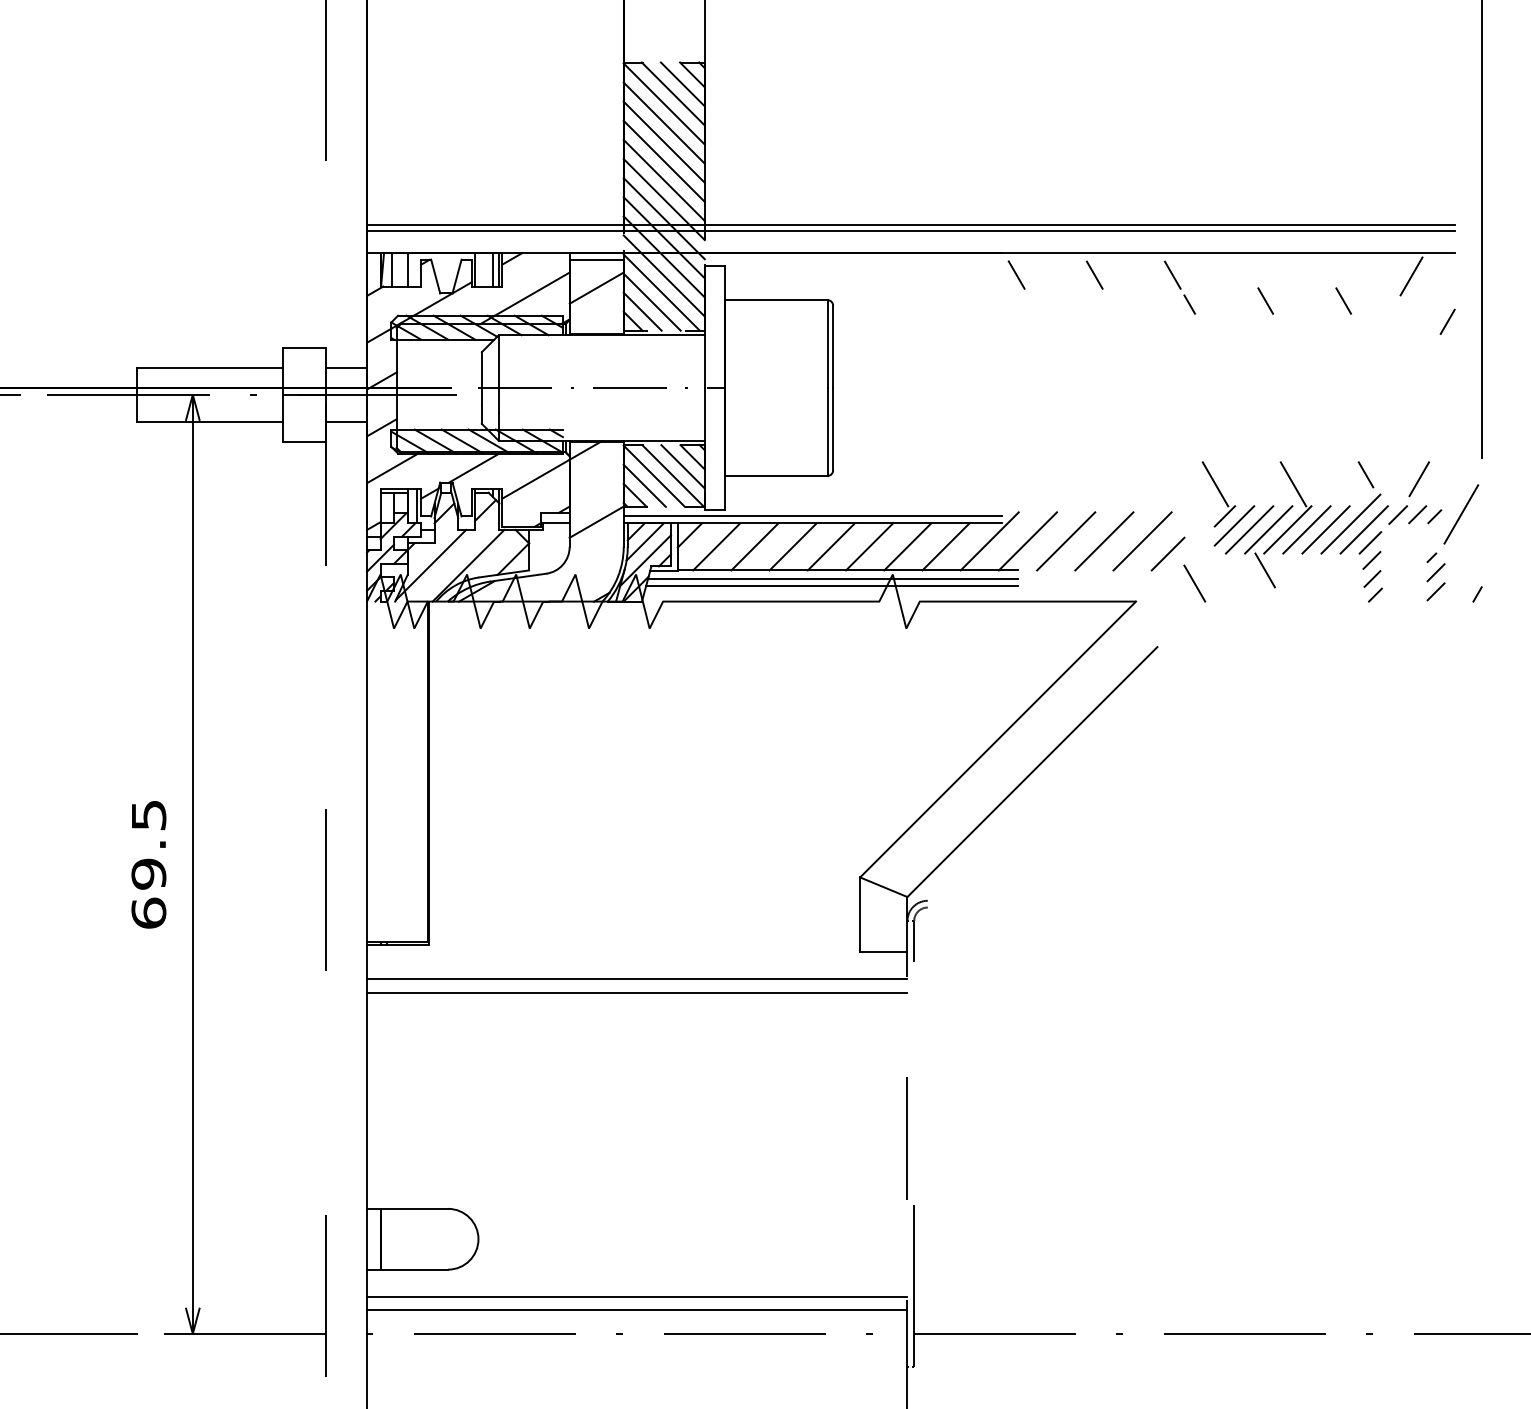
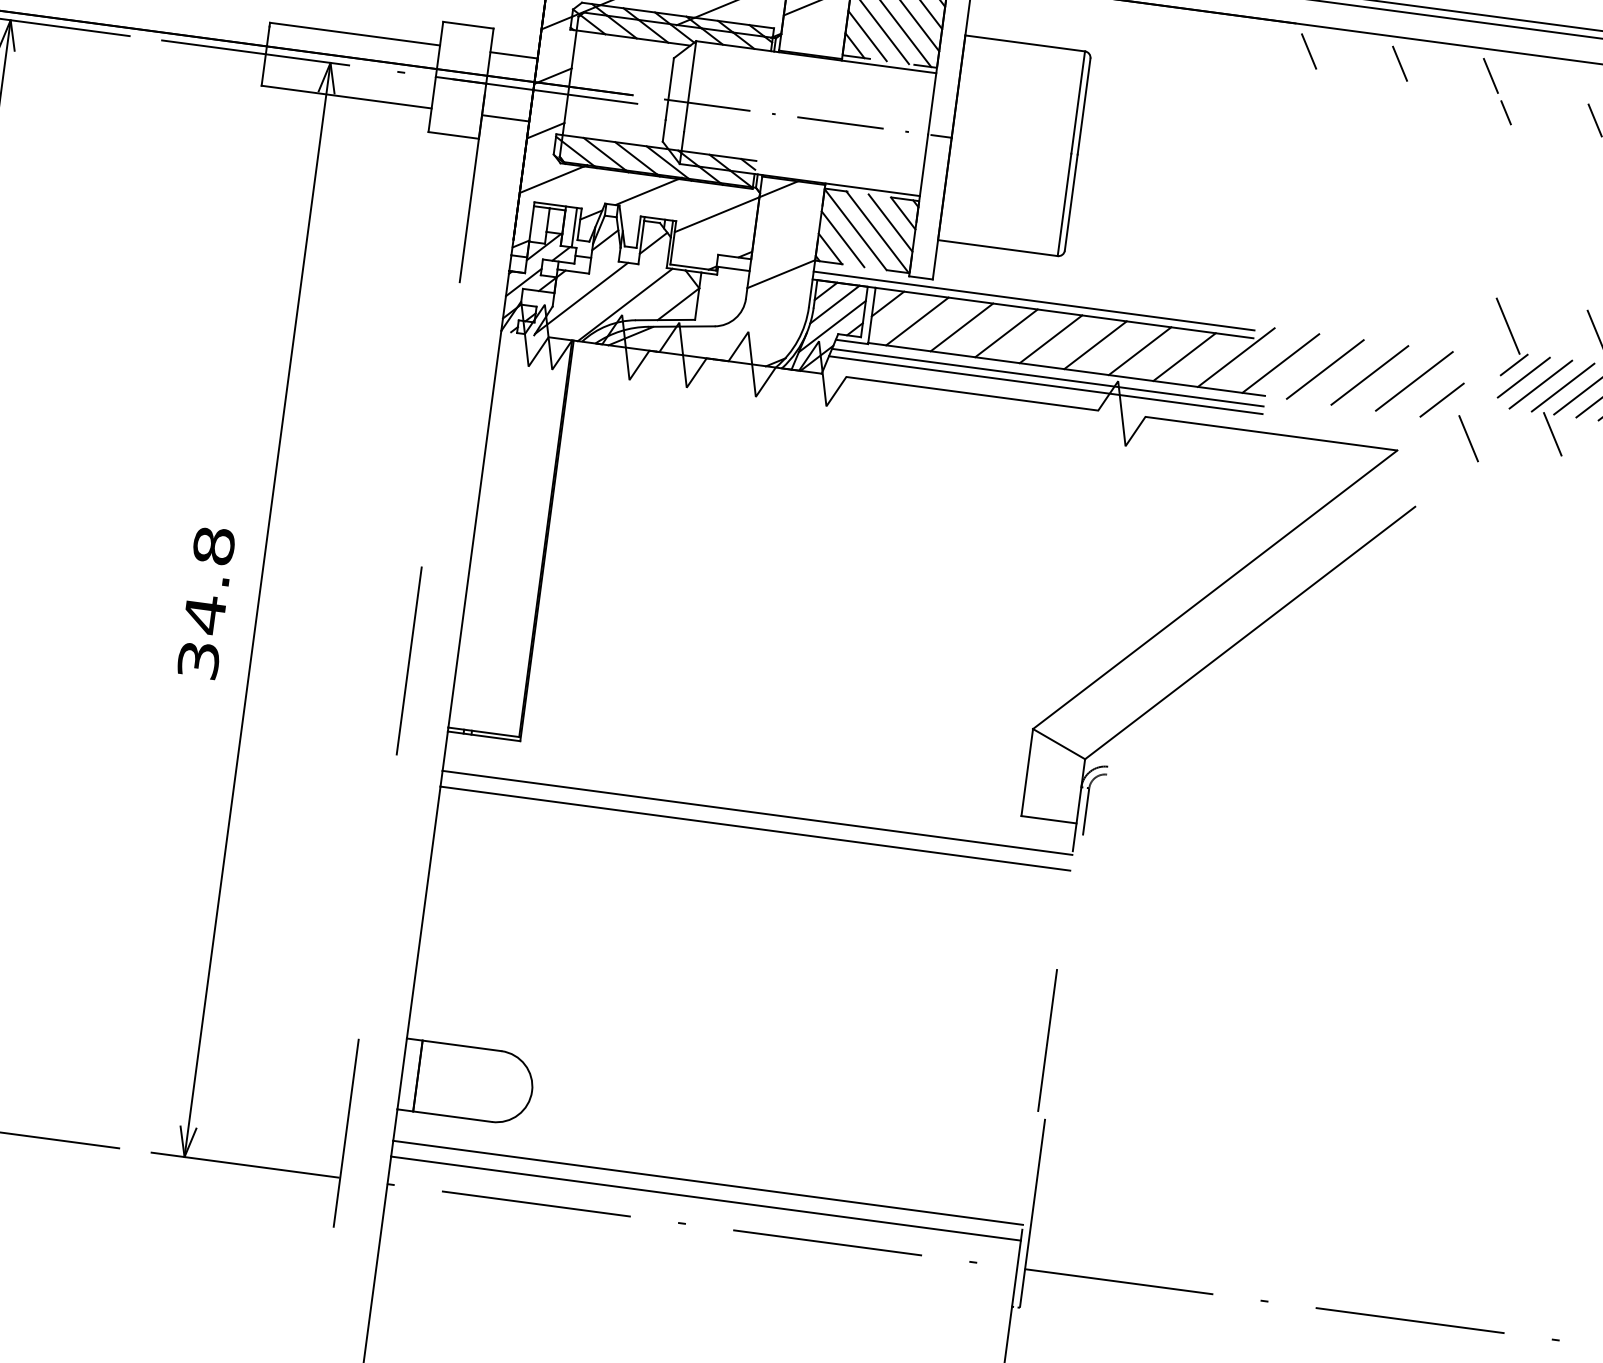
text: (148, 863) -> (206, 602), 69.5 -> 34.8

